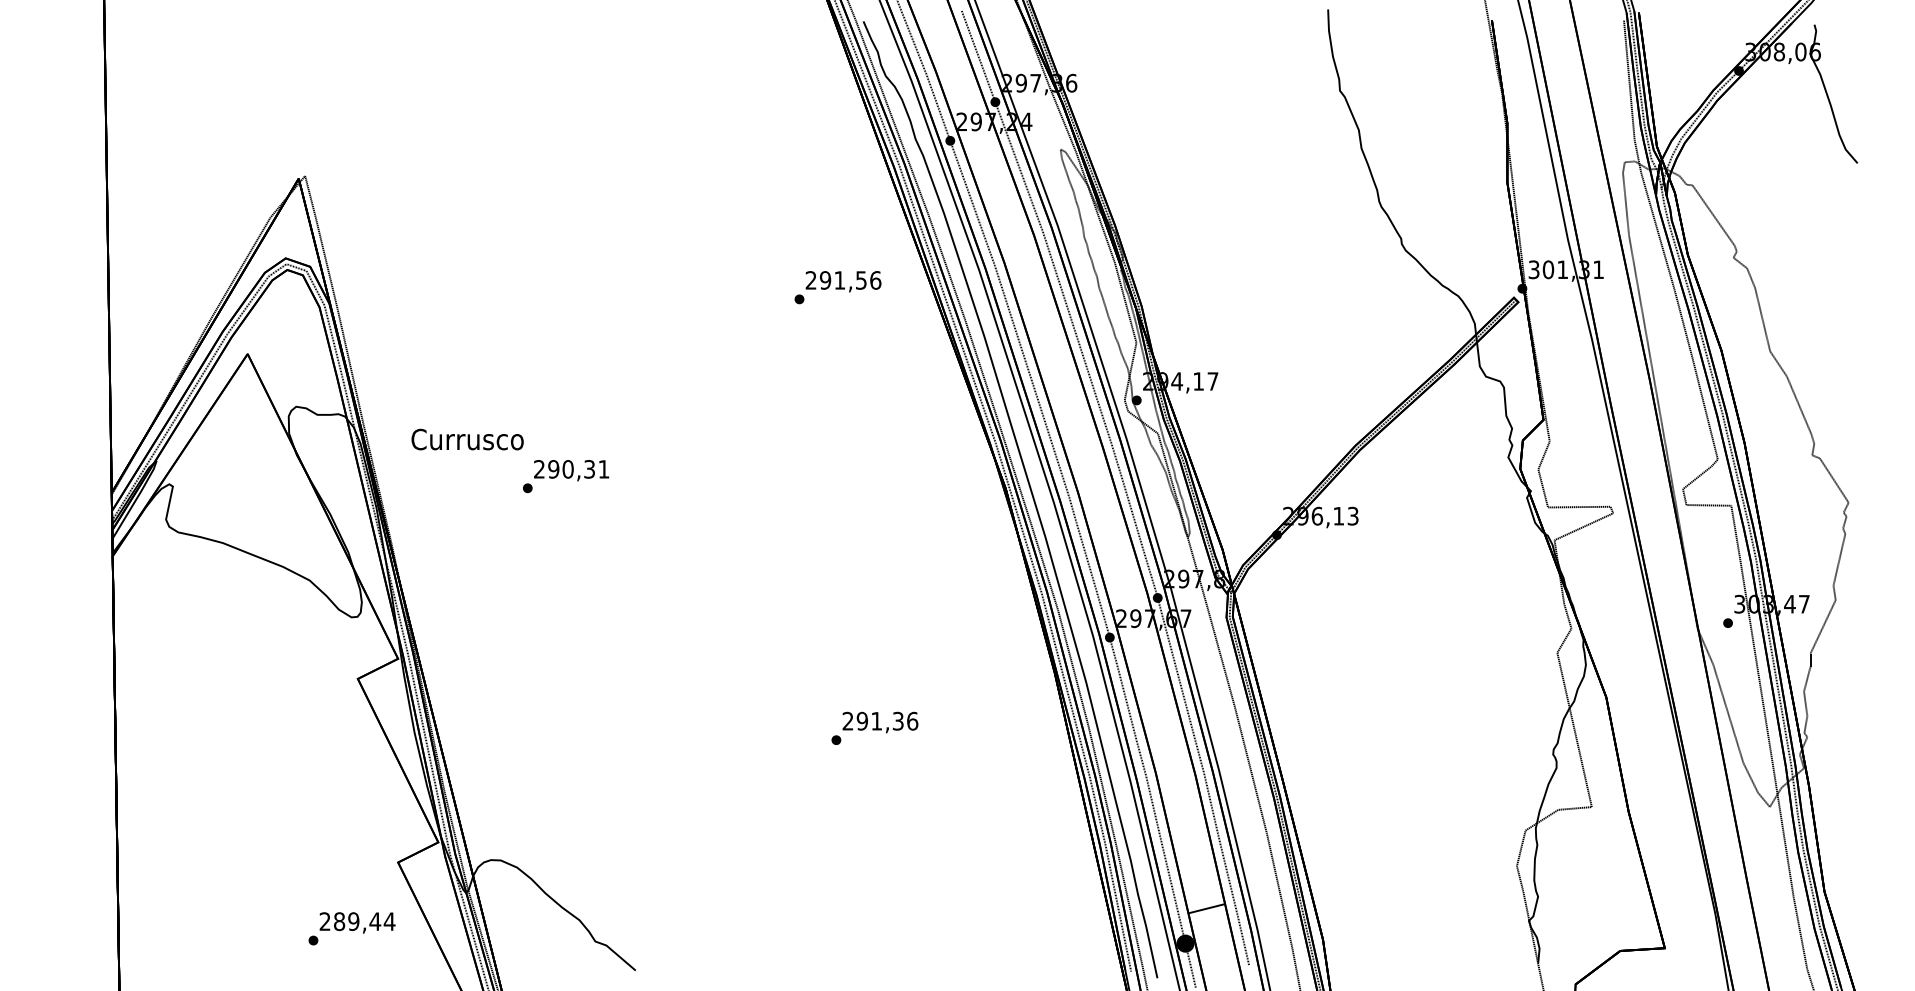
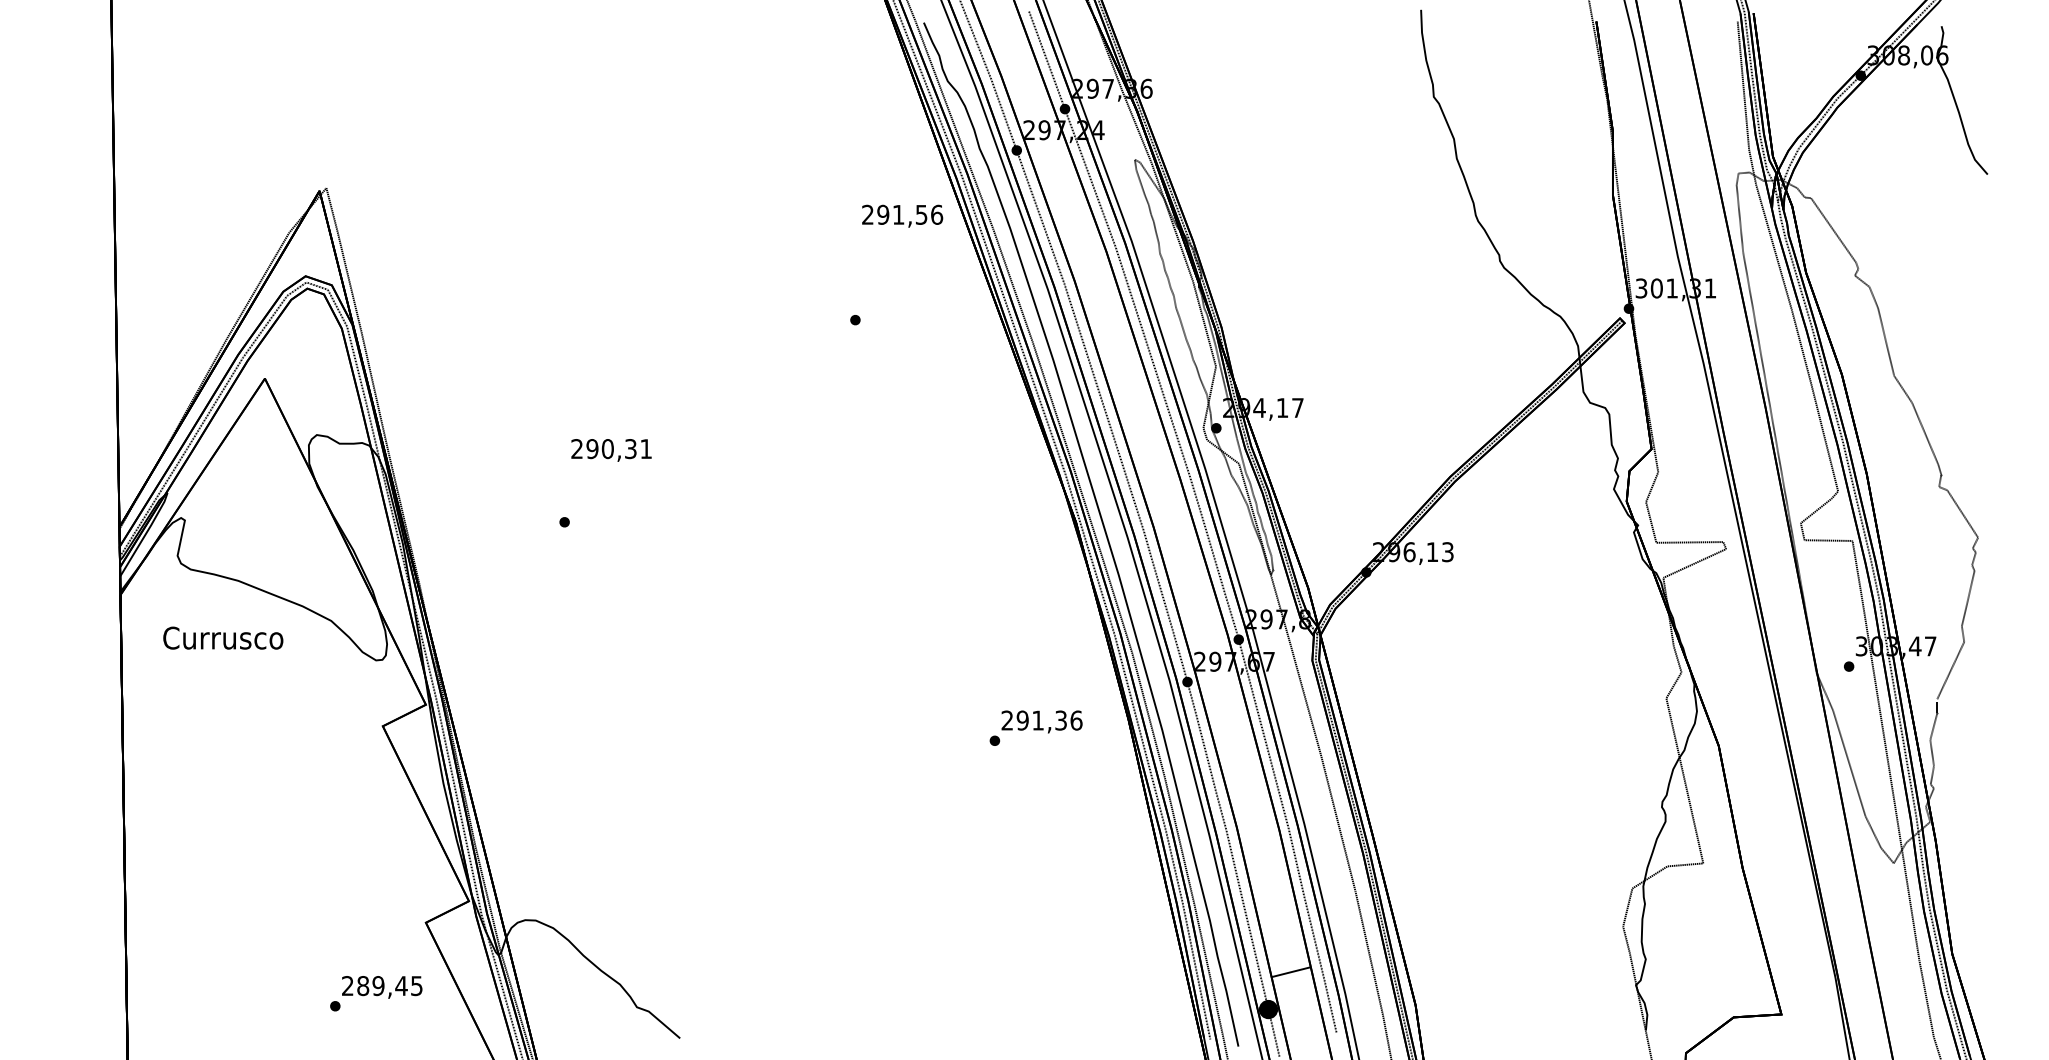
text: (843, 281) -> (902, 215), moved
text: (467, 438) -> (223, 637), moved
text: (571, 470) -> (611, 450), moved
text: (874, 727) -> (1035, 727), moved
text: (389, 922) -> (416, 986), 289,44 -> 289,45

